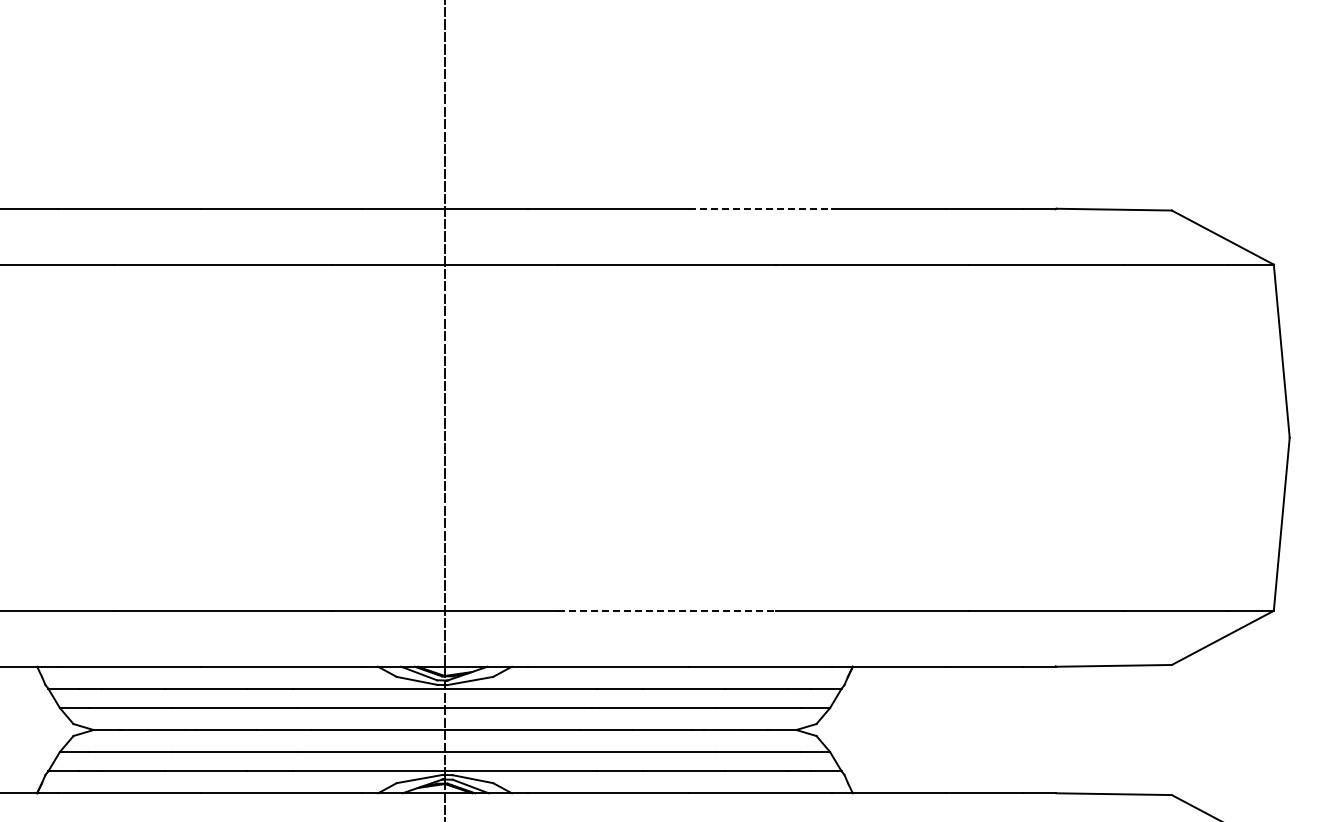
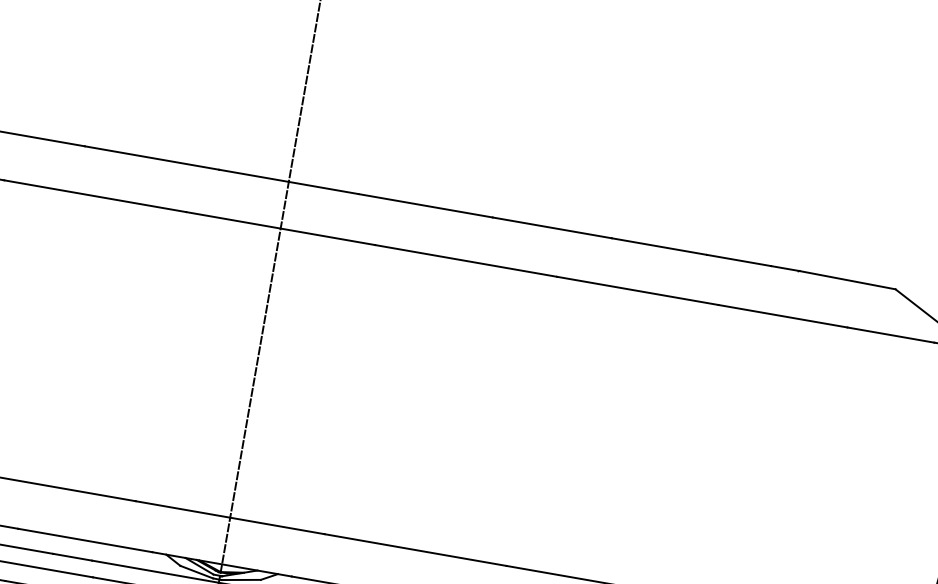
line: (760, 208) -> (552, 227), dashed -> solid
line: (667, 610) -> (416, 549), dashed -> solid

